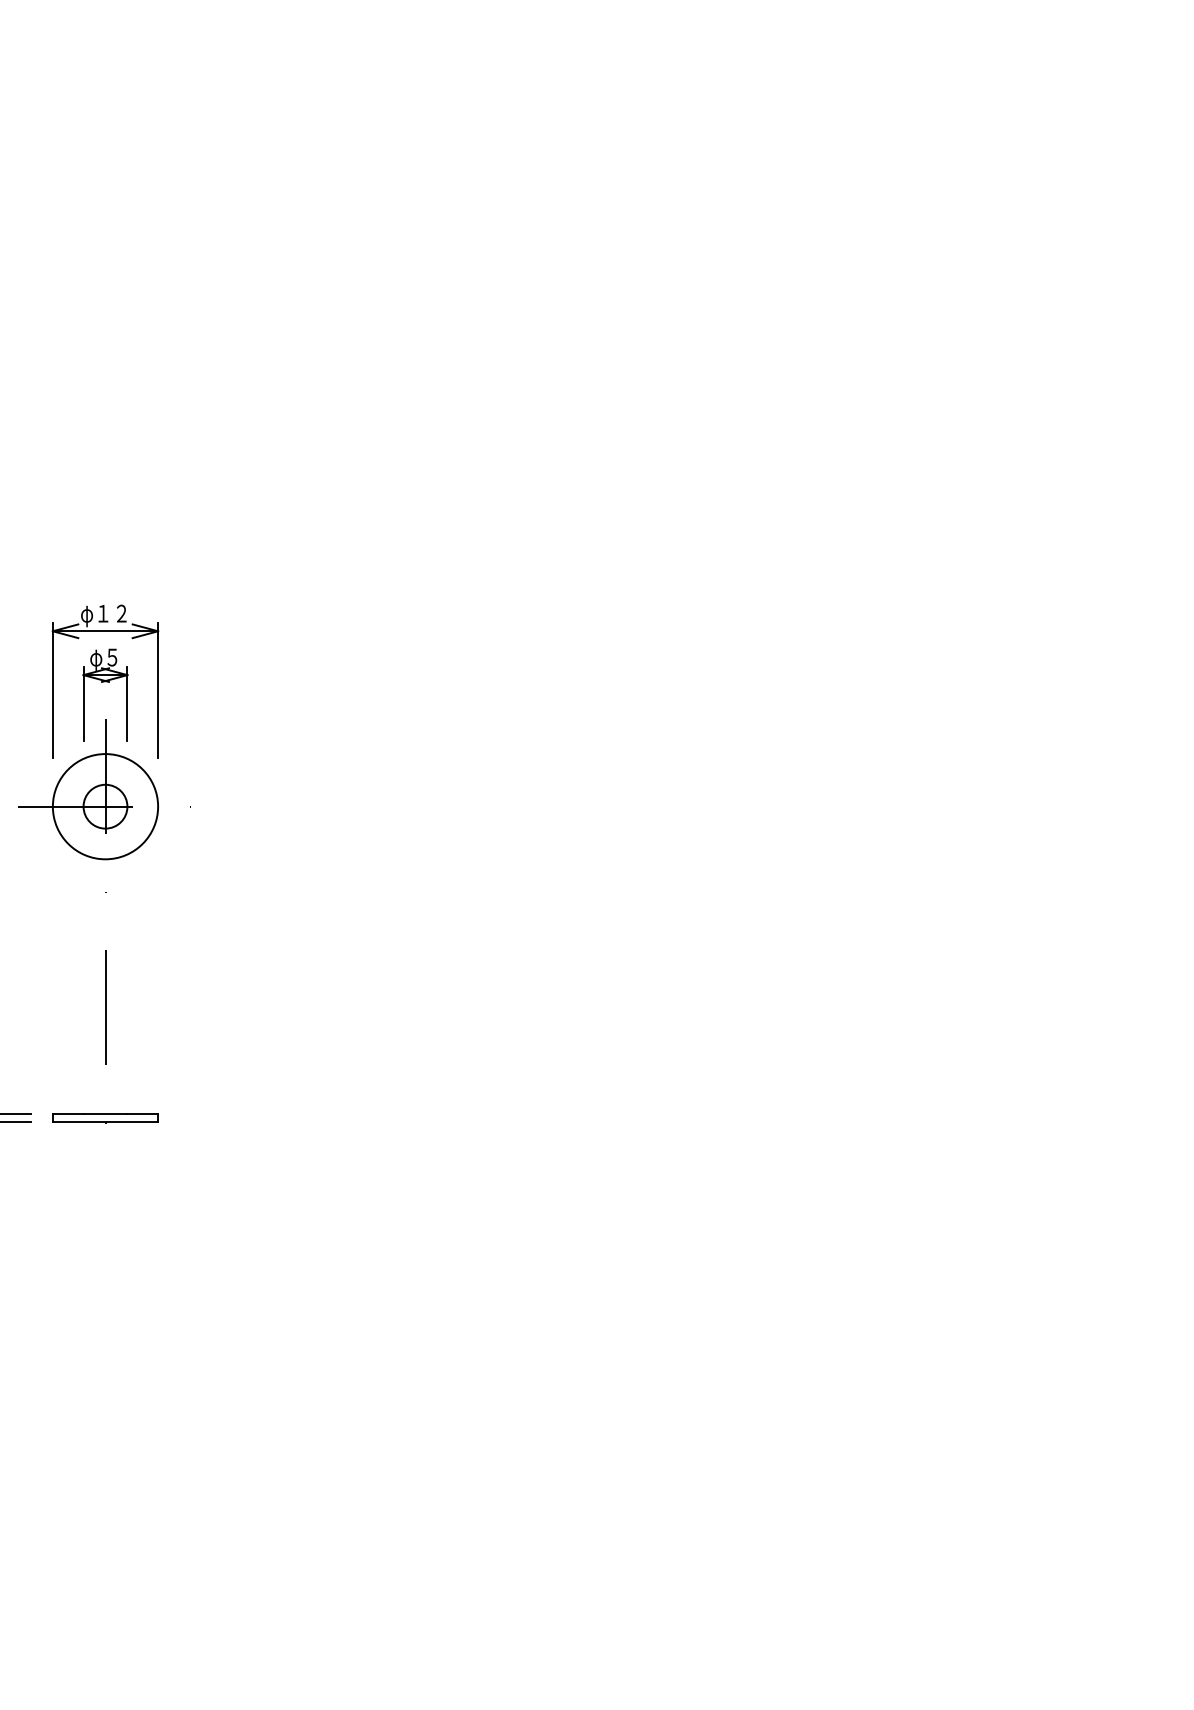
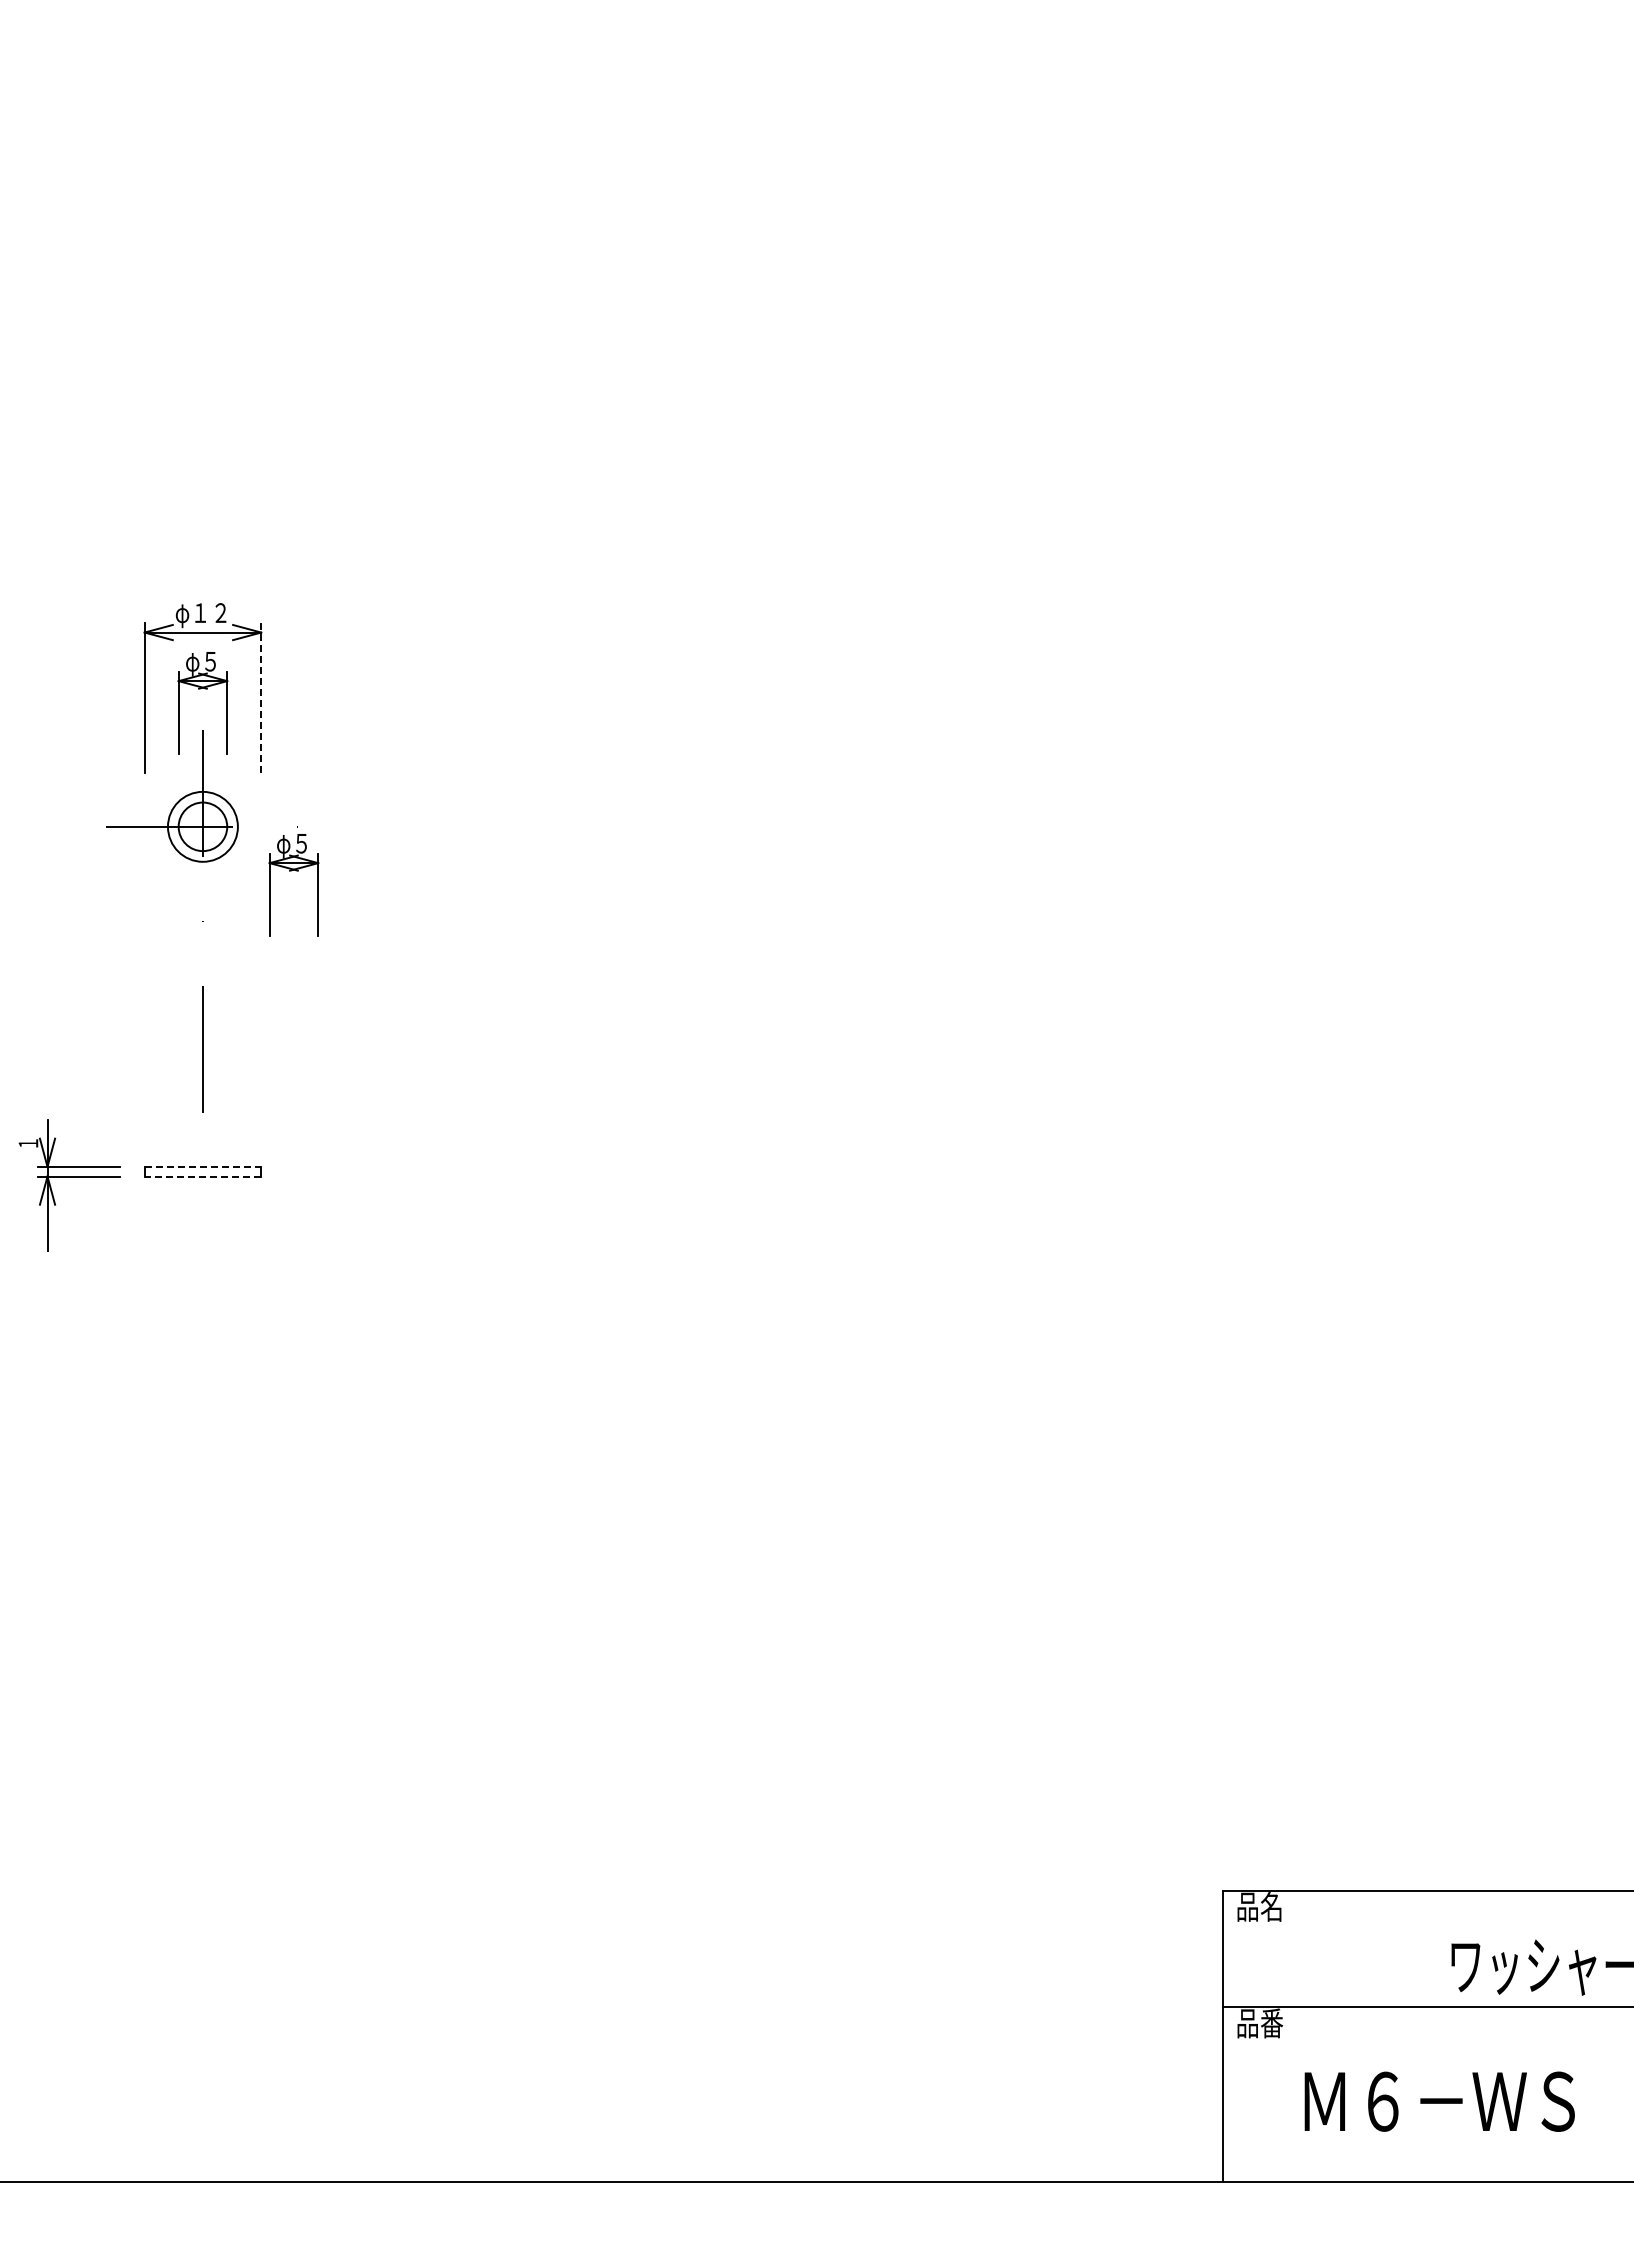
line: (158, 689) -> (261, 697), solid -> dashed
circle: (105, 806) -> (202, 826), size x0.6
part: (185, 847) -> (291, 871), added
line: (106, 1113) -> (203, 1166), solid -> dashed
line: (105, 1122) -> (202, 1176), solid -> dashed

